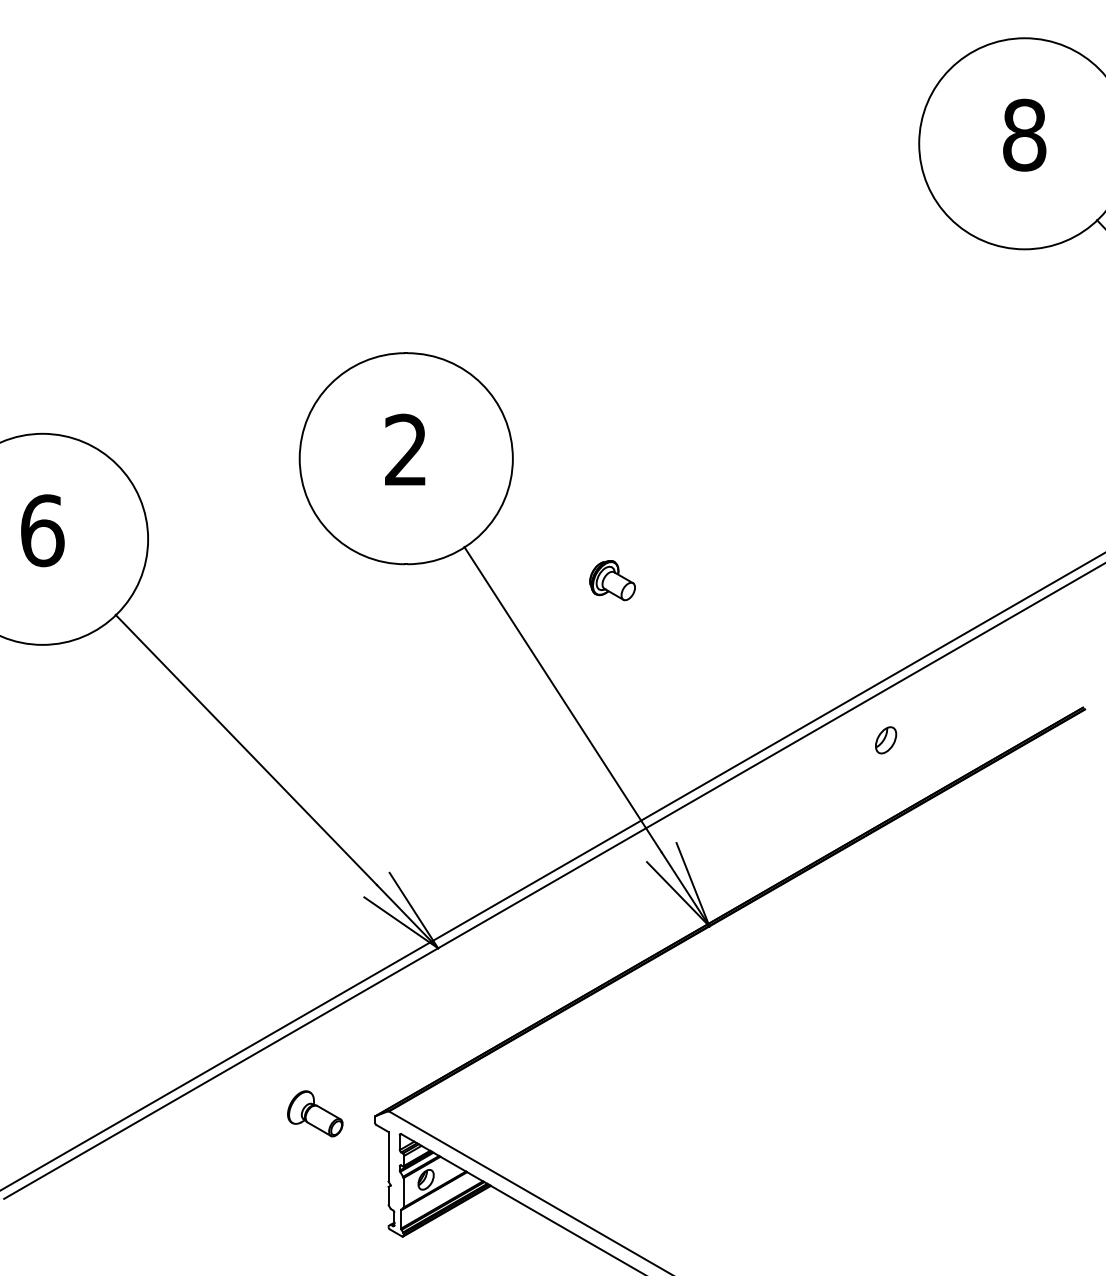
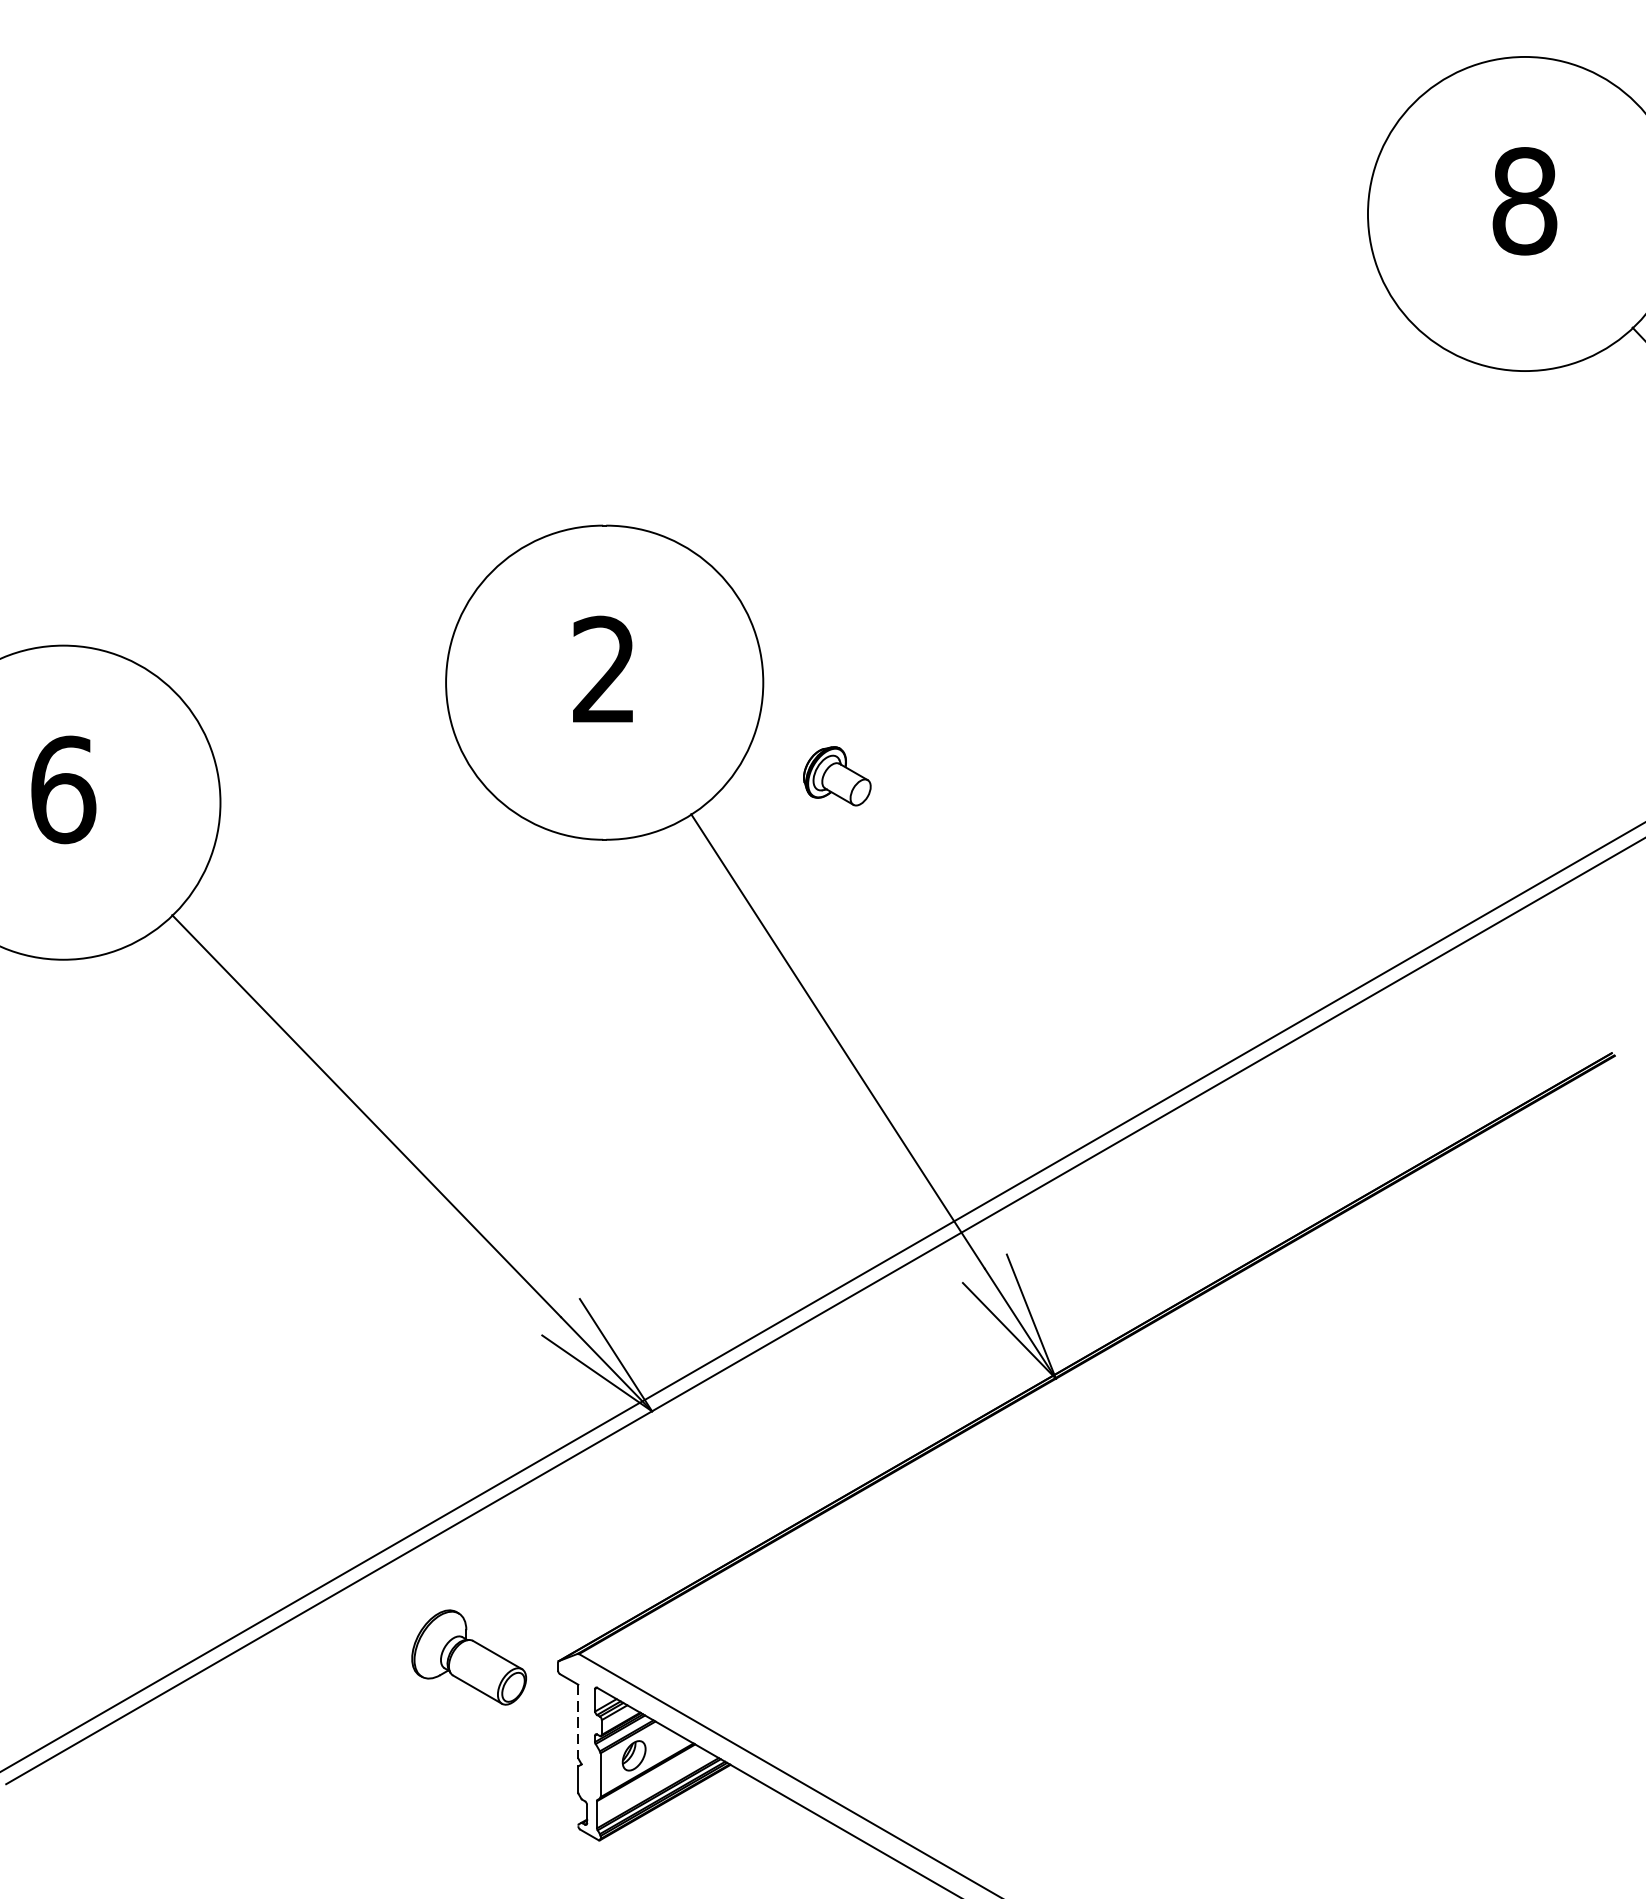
part: (612, 580) -> (837, 776), moved
part: (886, 740) -> (1319, 1102), removed
part: (315, 1113) -> (469, 1657), size x1.4
line: (388, 1156) -> (578, 1721), solid -> dashed

